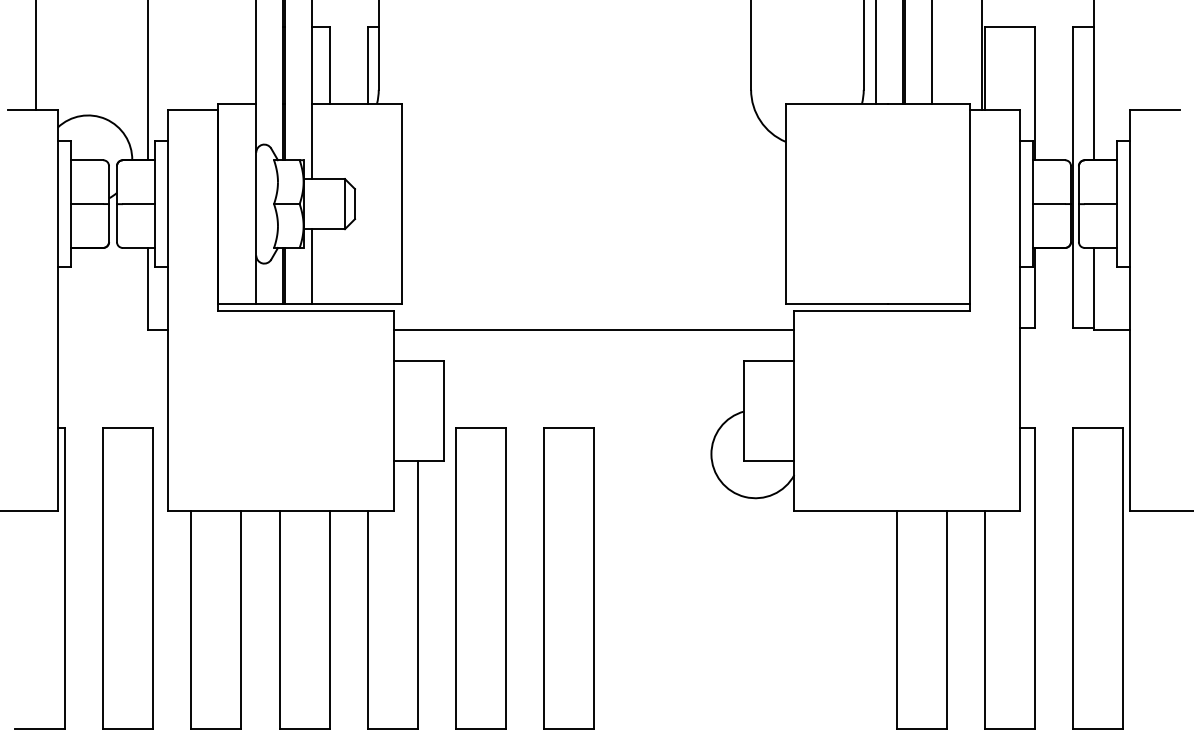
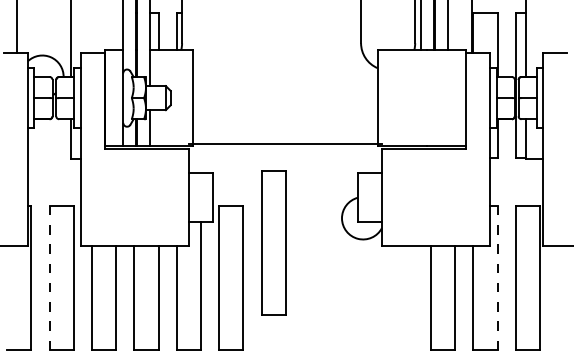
line: (593, 329) -> (285, 143), moved
line: (102, 577) -> (49, 277), solid -> dashed
part: (568, 577) -> (273, 242), moved
line: (1034, 579) -> (497, 278), solid -> dashed

